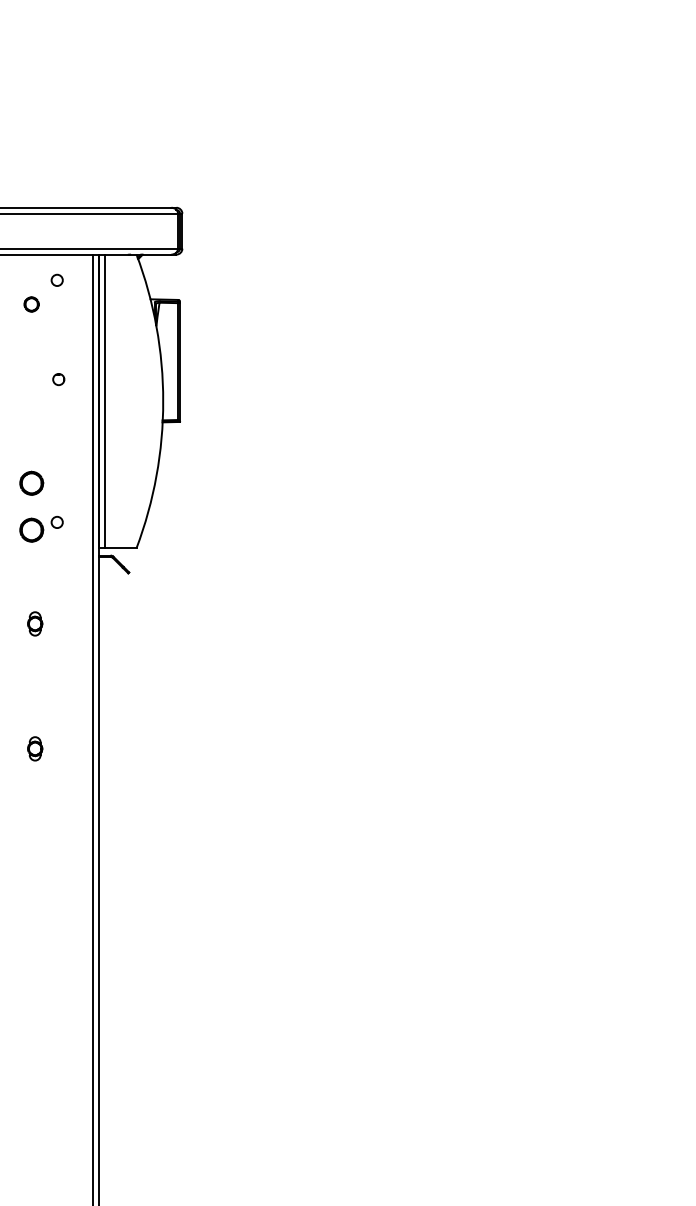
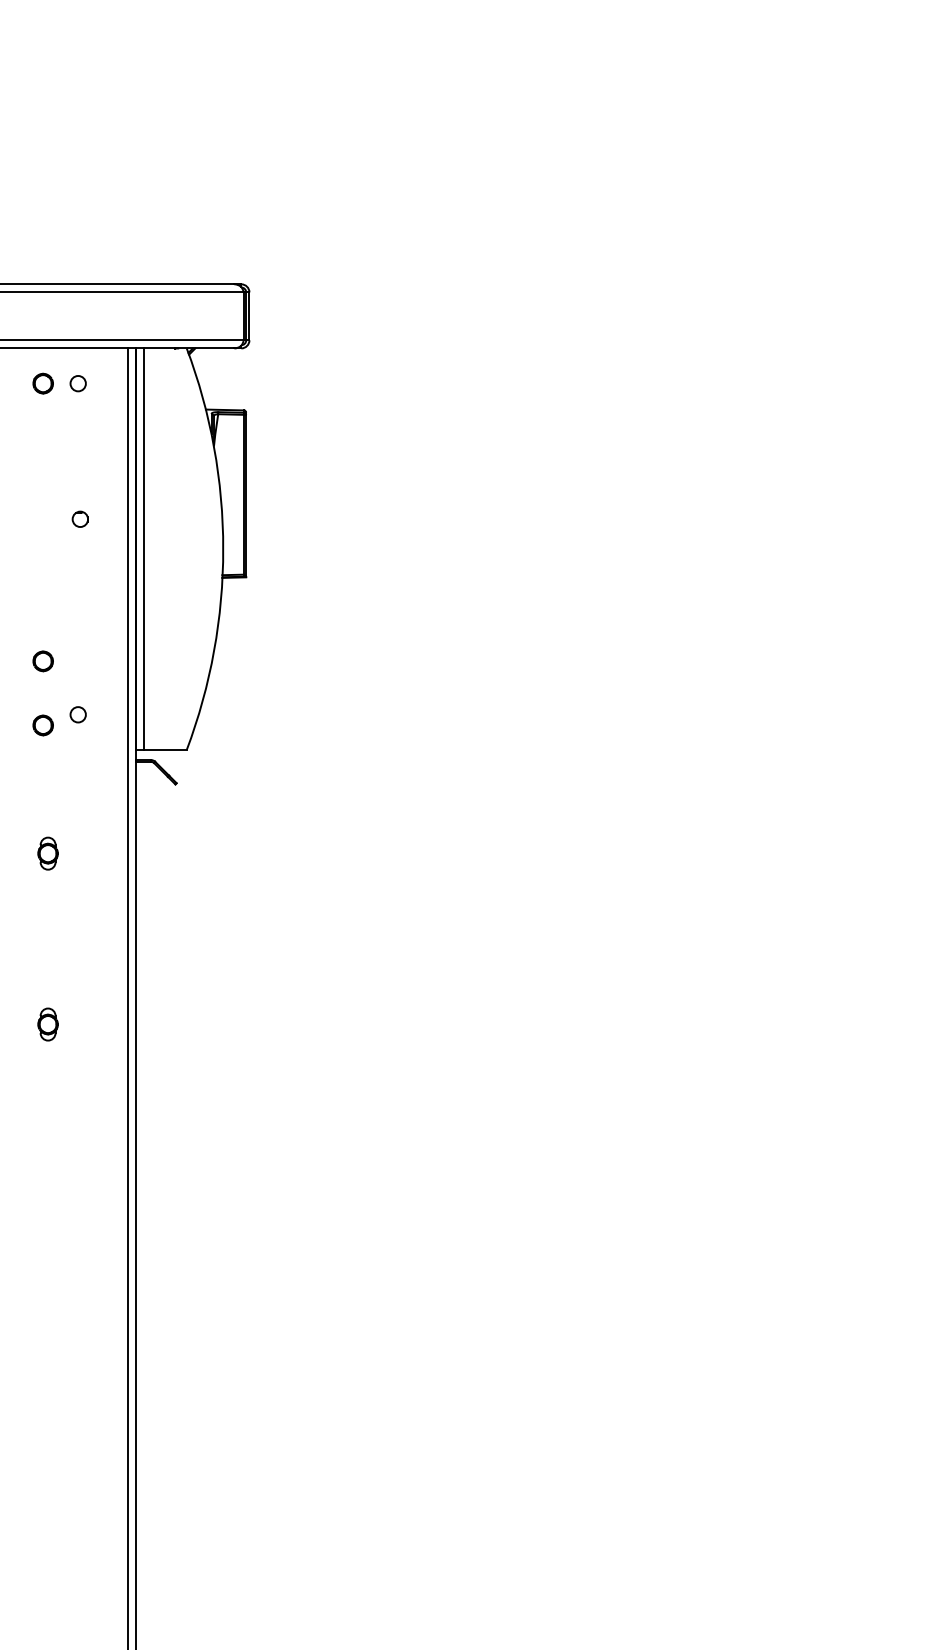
part: (31, 304) -> (42, 383), moved
part: (31, 483) -> (42, 661), size x0.62
part: (31, 530) -> (42, 725), size x0.62

